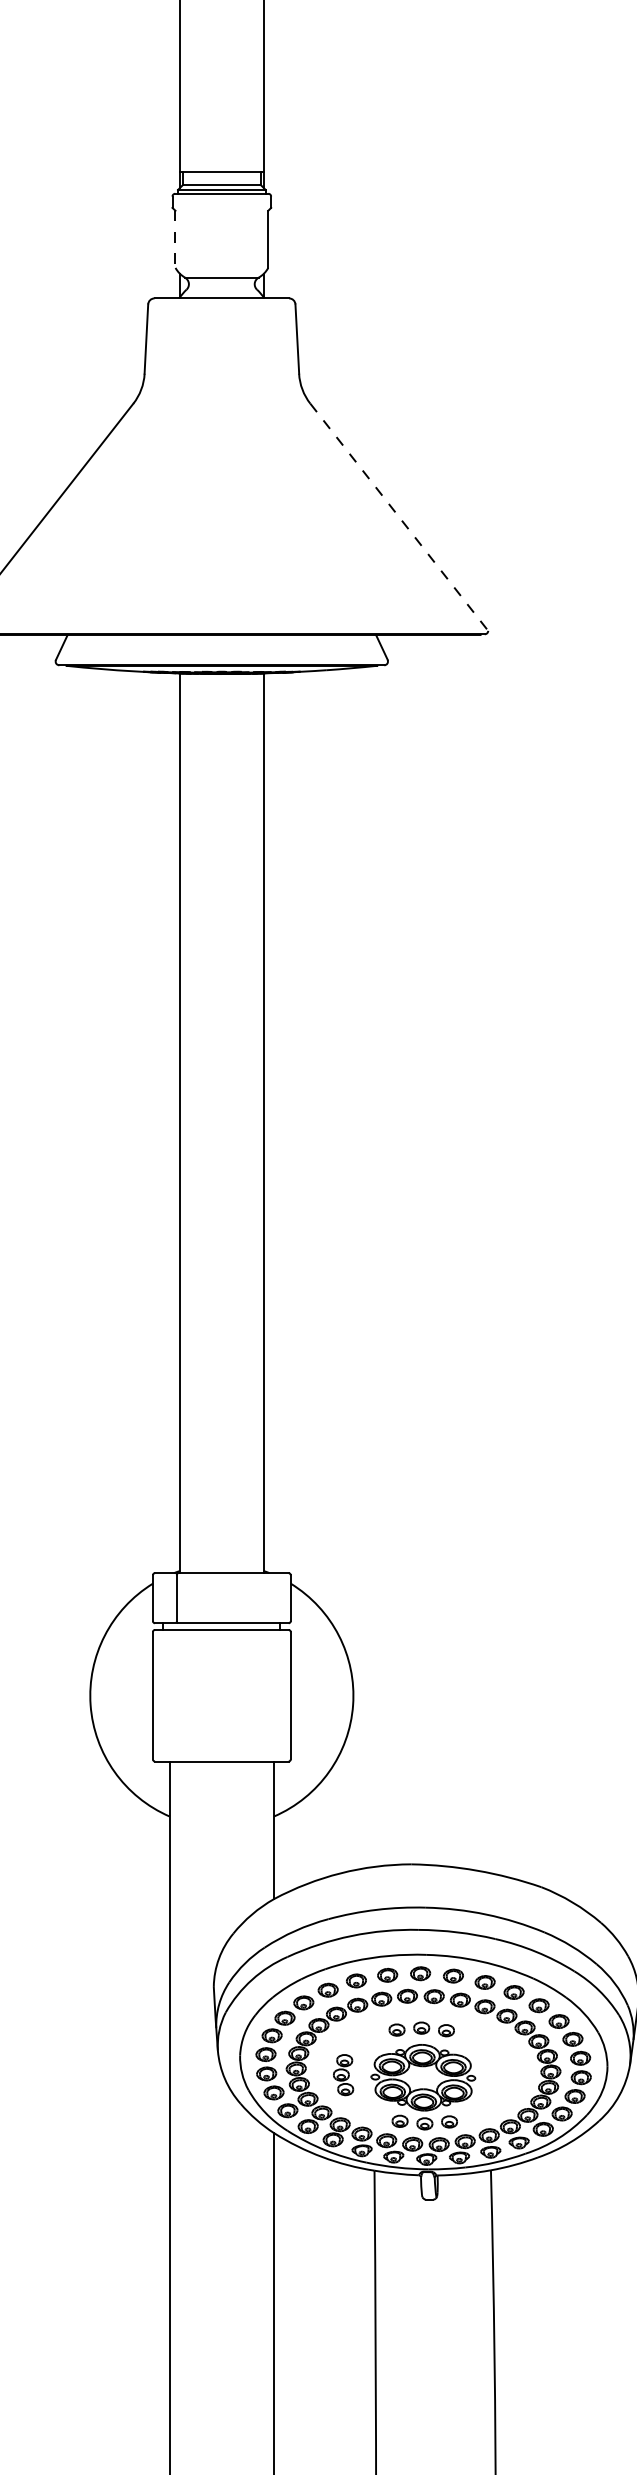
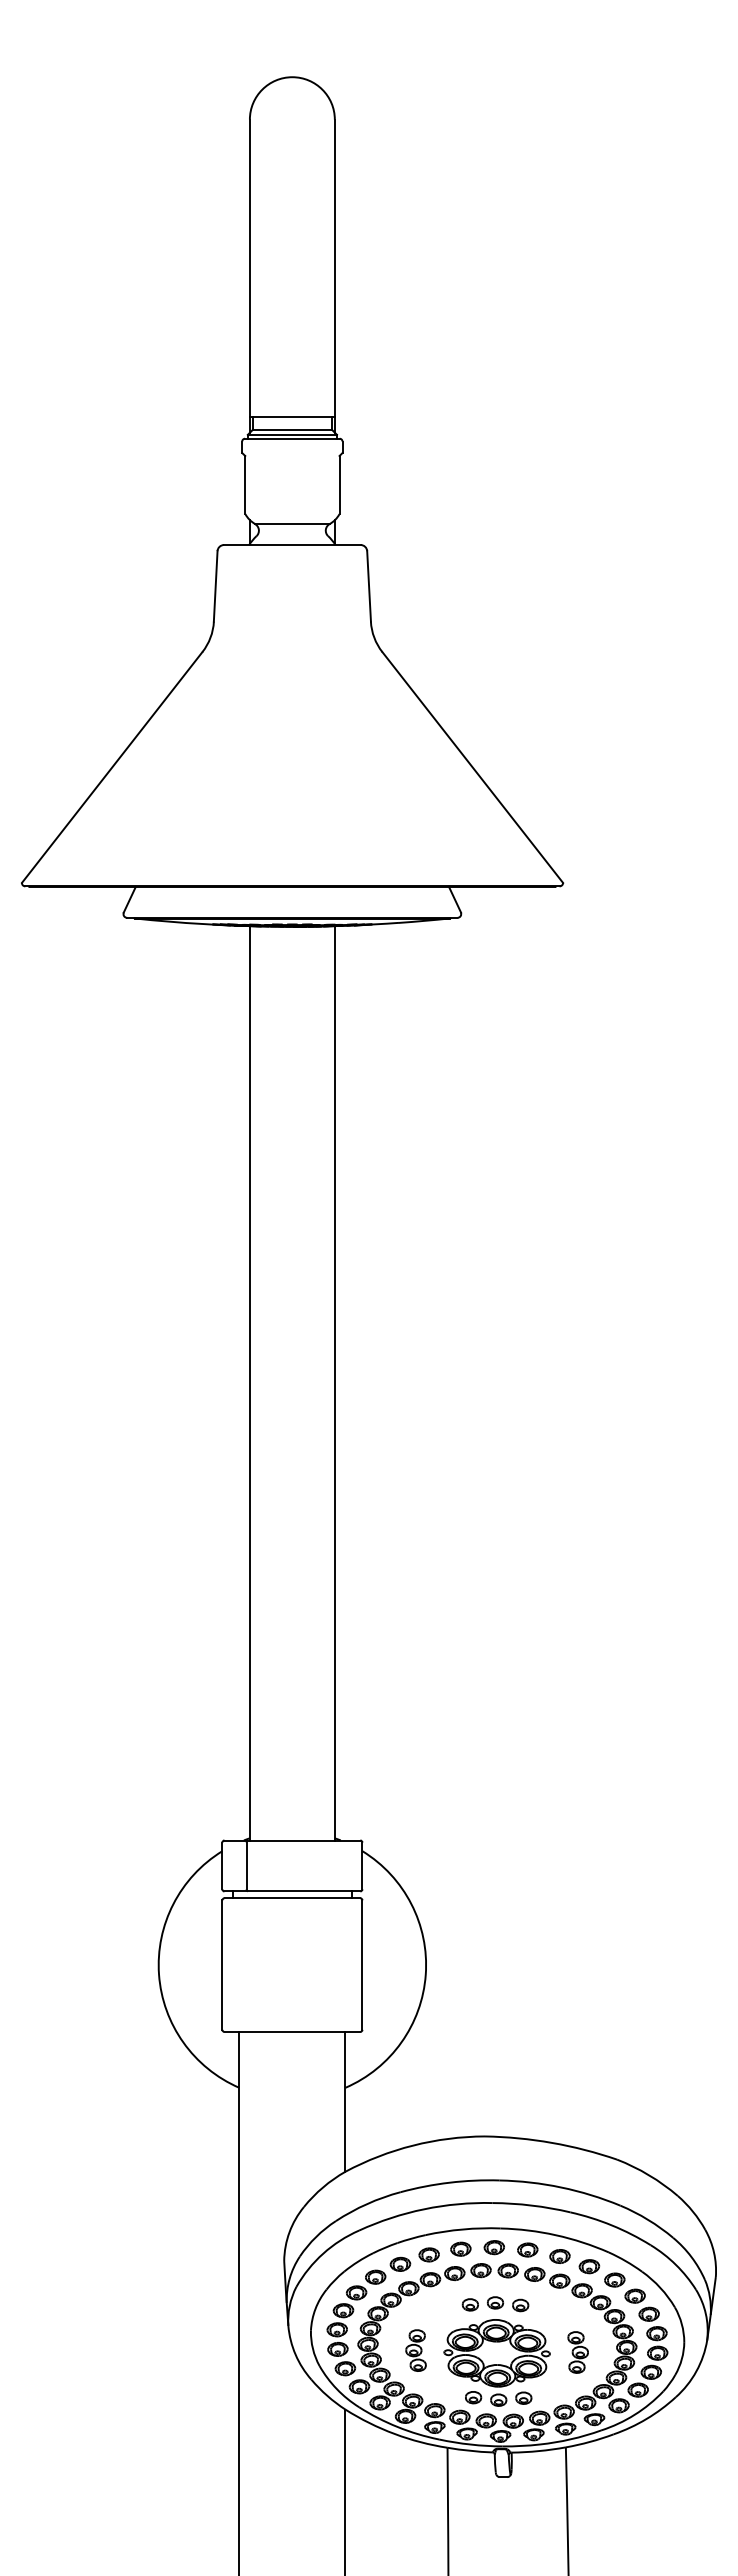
line: (175, 239) -> (245, 485), dashed -> solid
line: (399, 517) -> (472, 767), dashed -> solid
part: (502, 2076) -> (577, 2352), added

